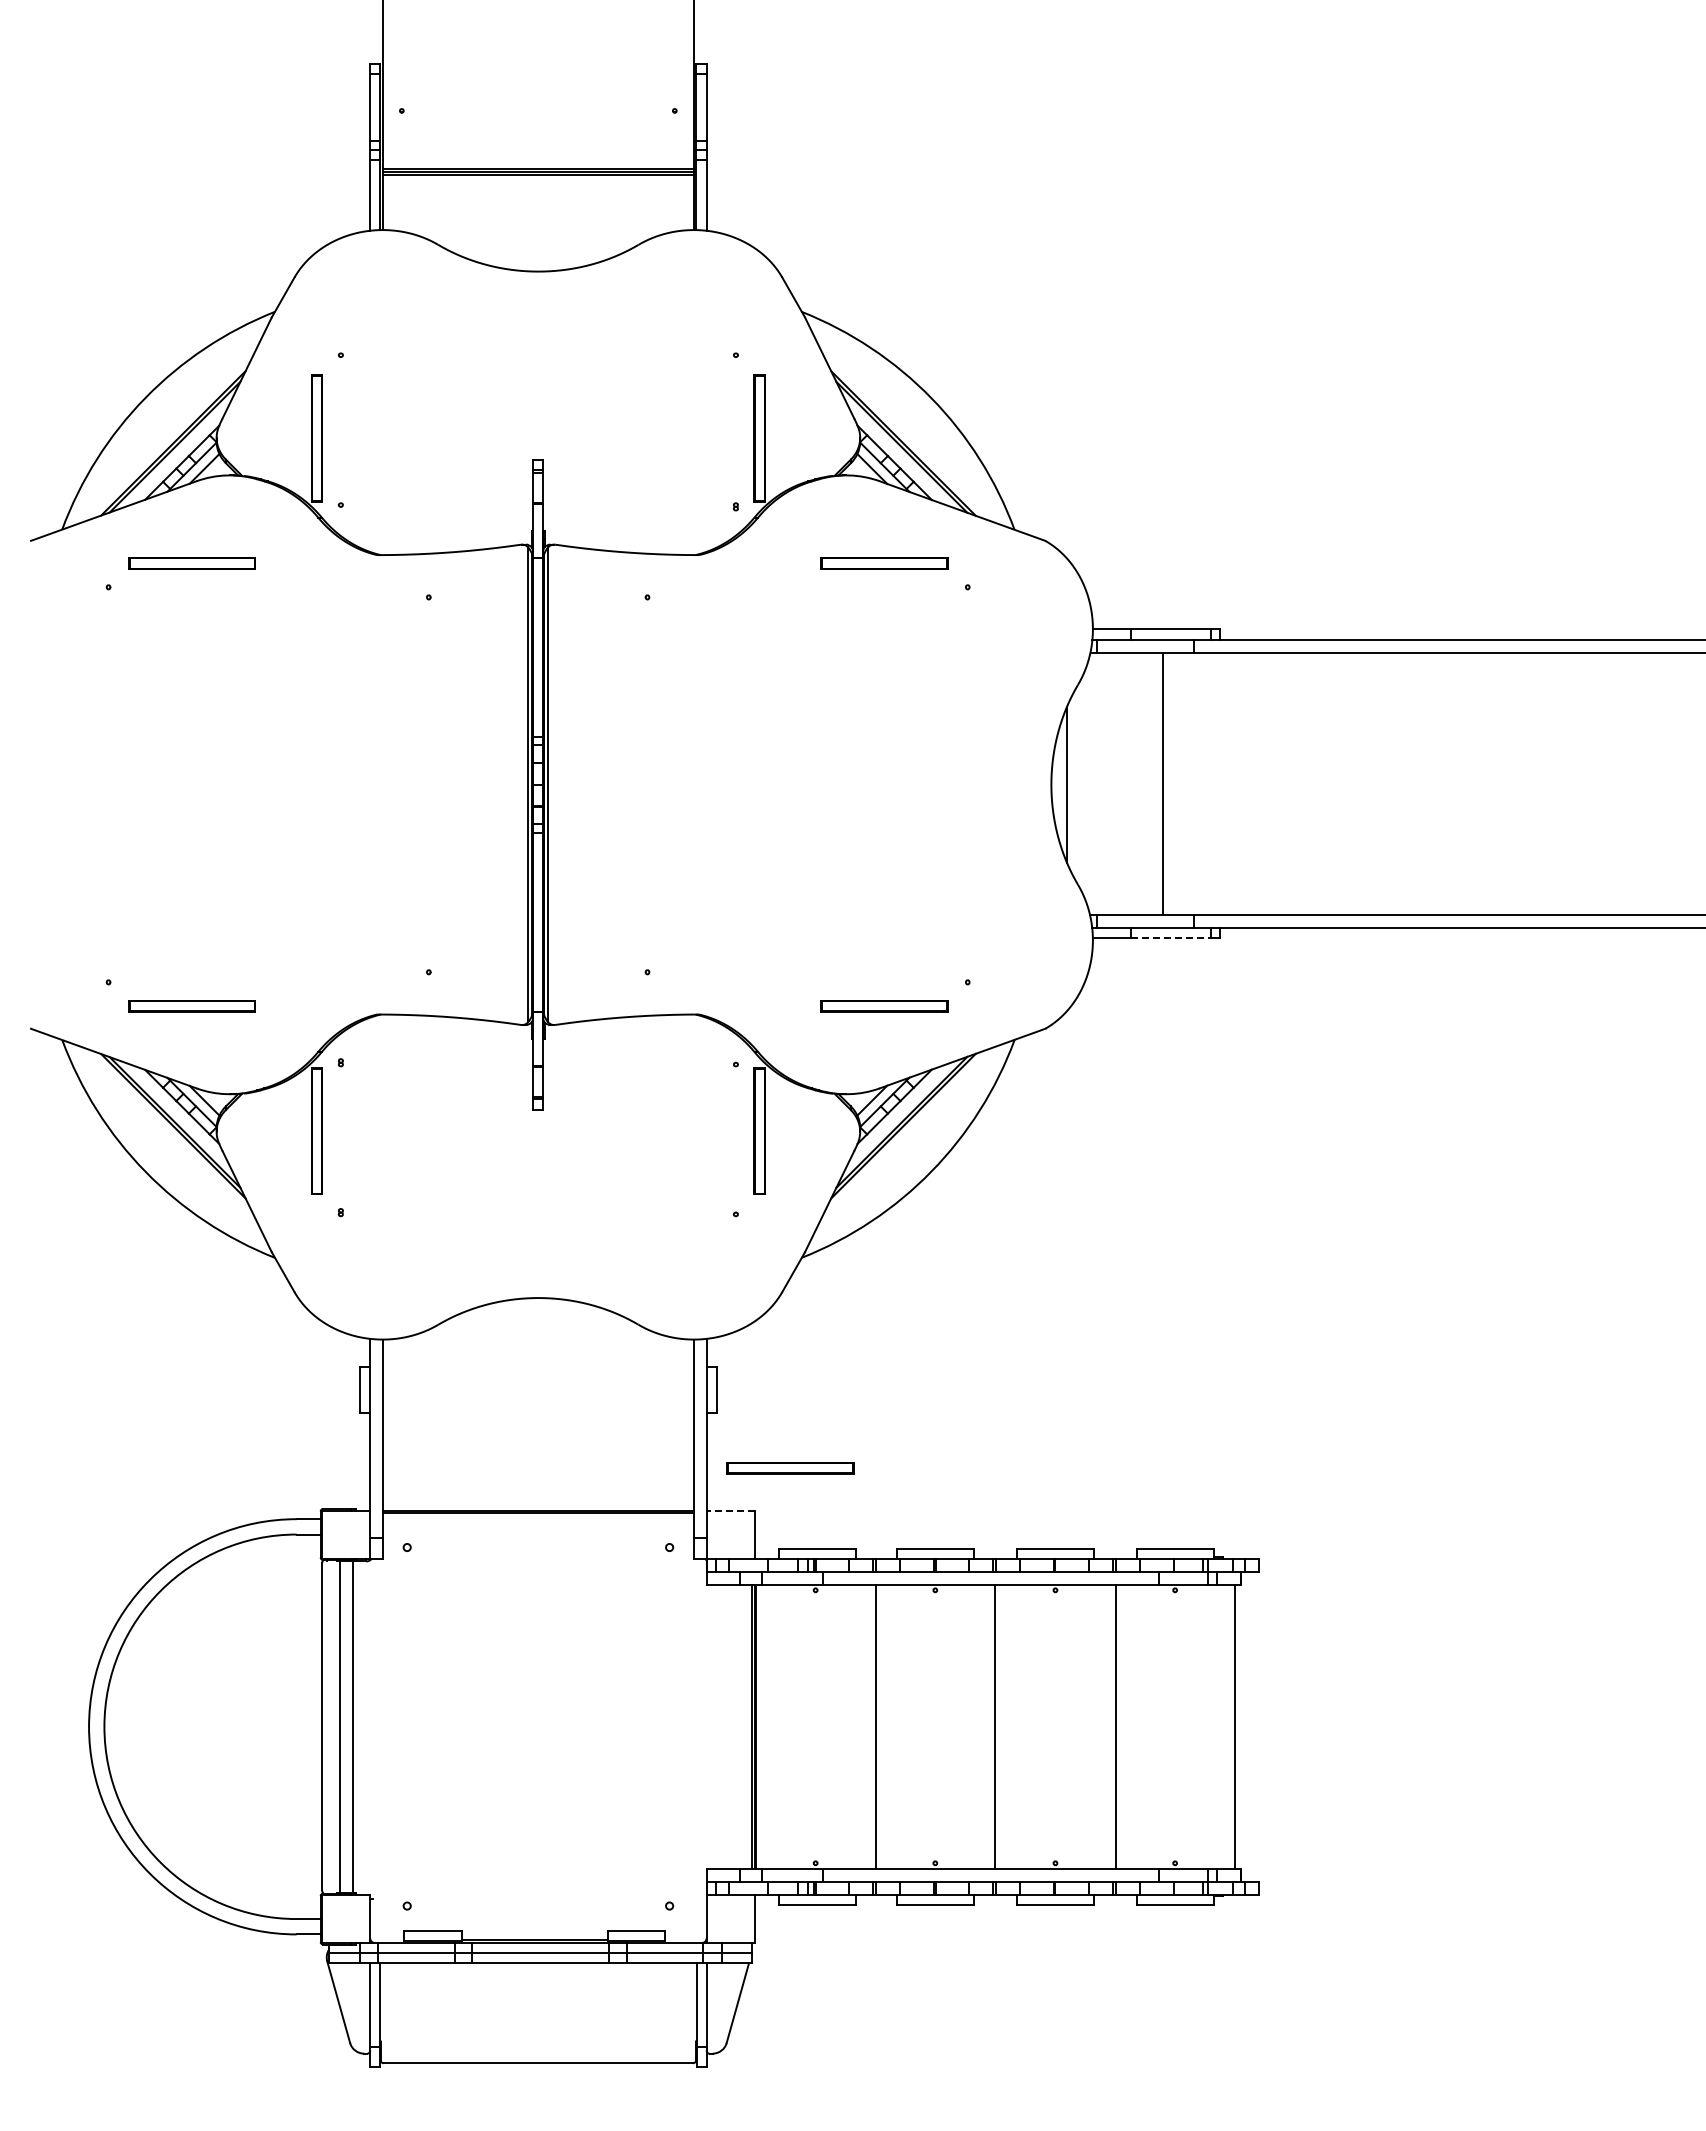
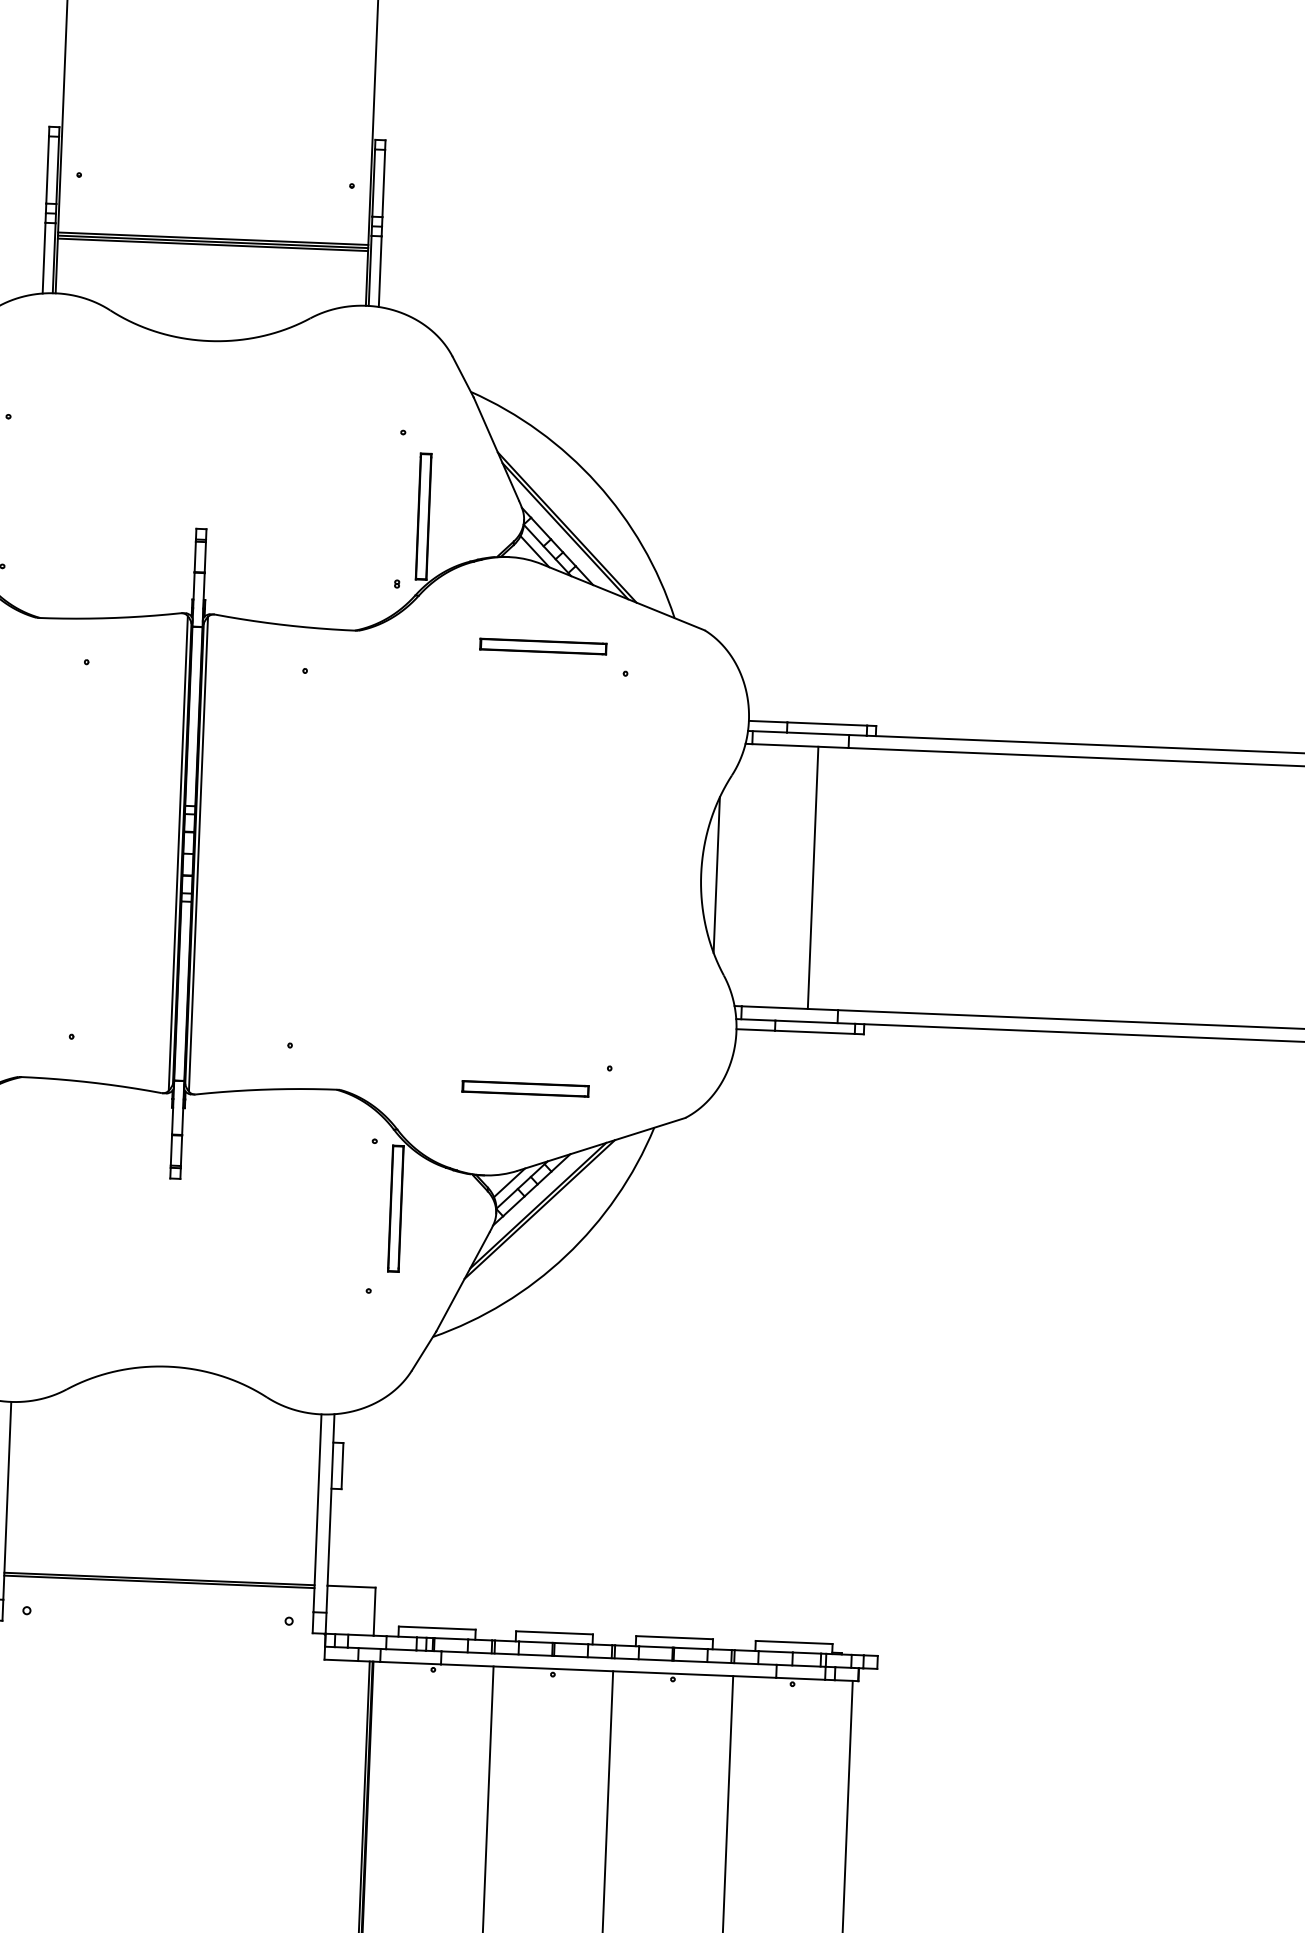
line: (1171, 938) -> (815, 1032), dashed -> solid
part: (790, 1468) -> (413, 1547), removed
line: (730, 1510) -> (351, 1586), dashed -> solid

